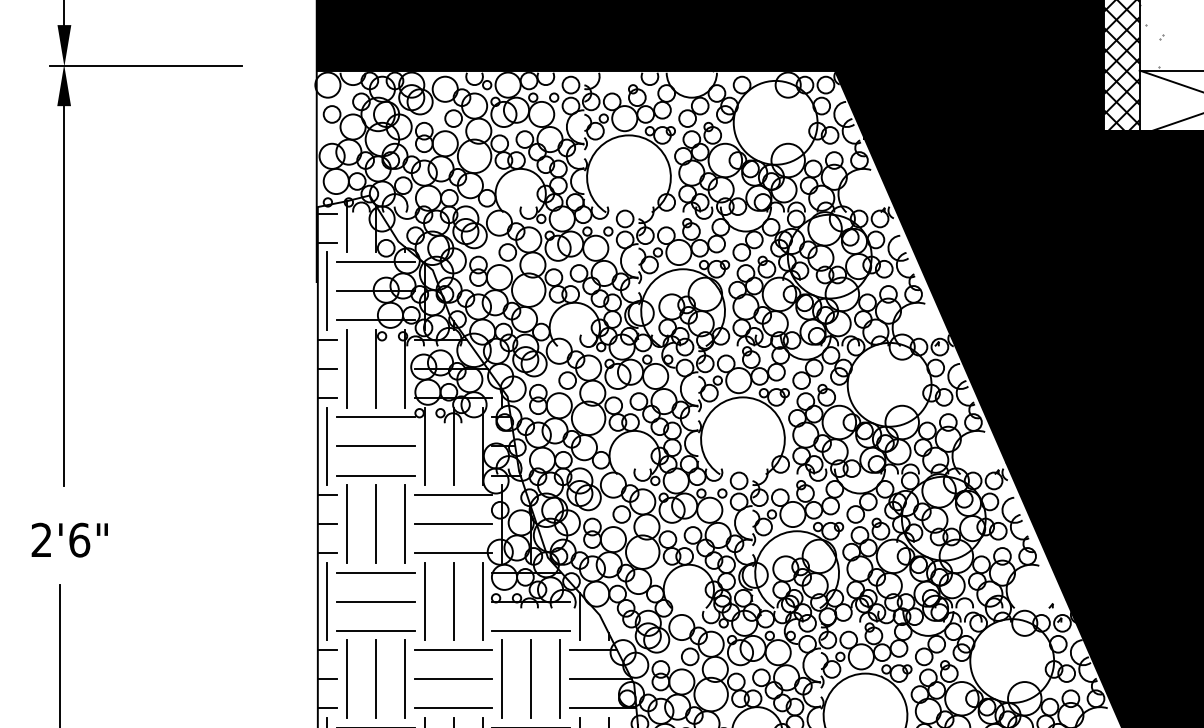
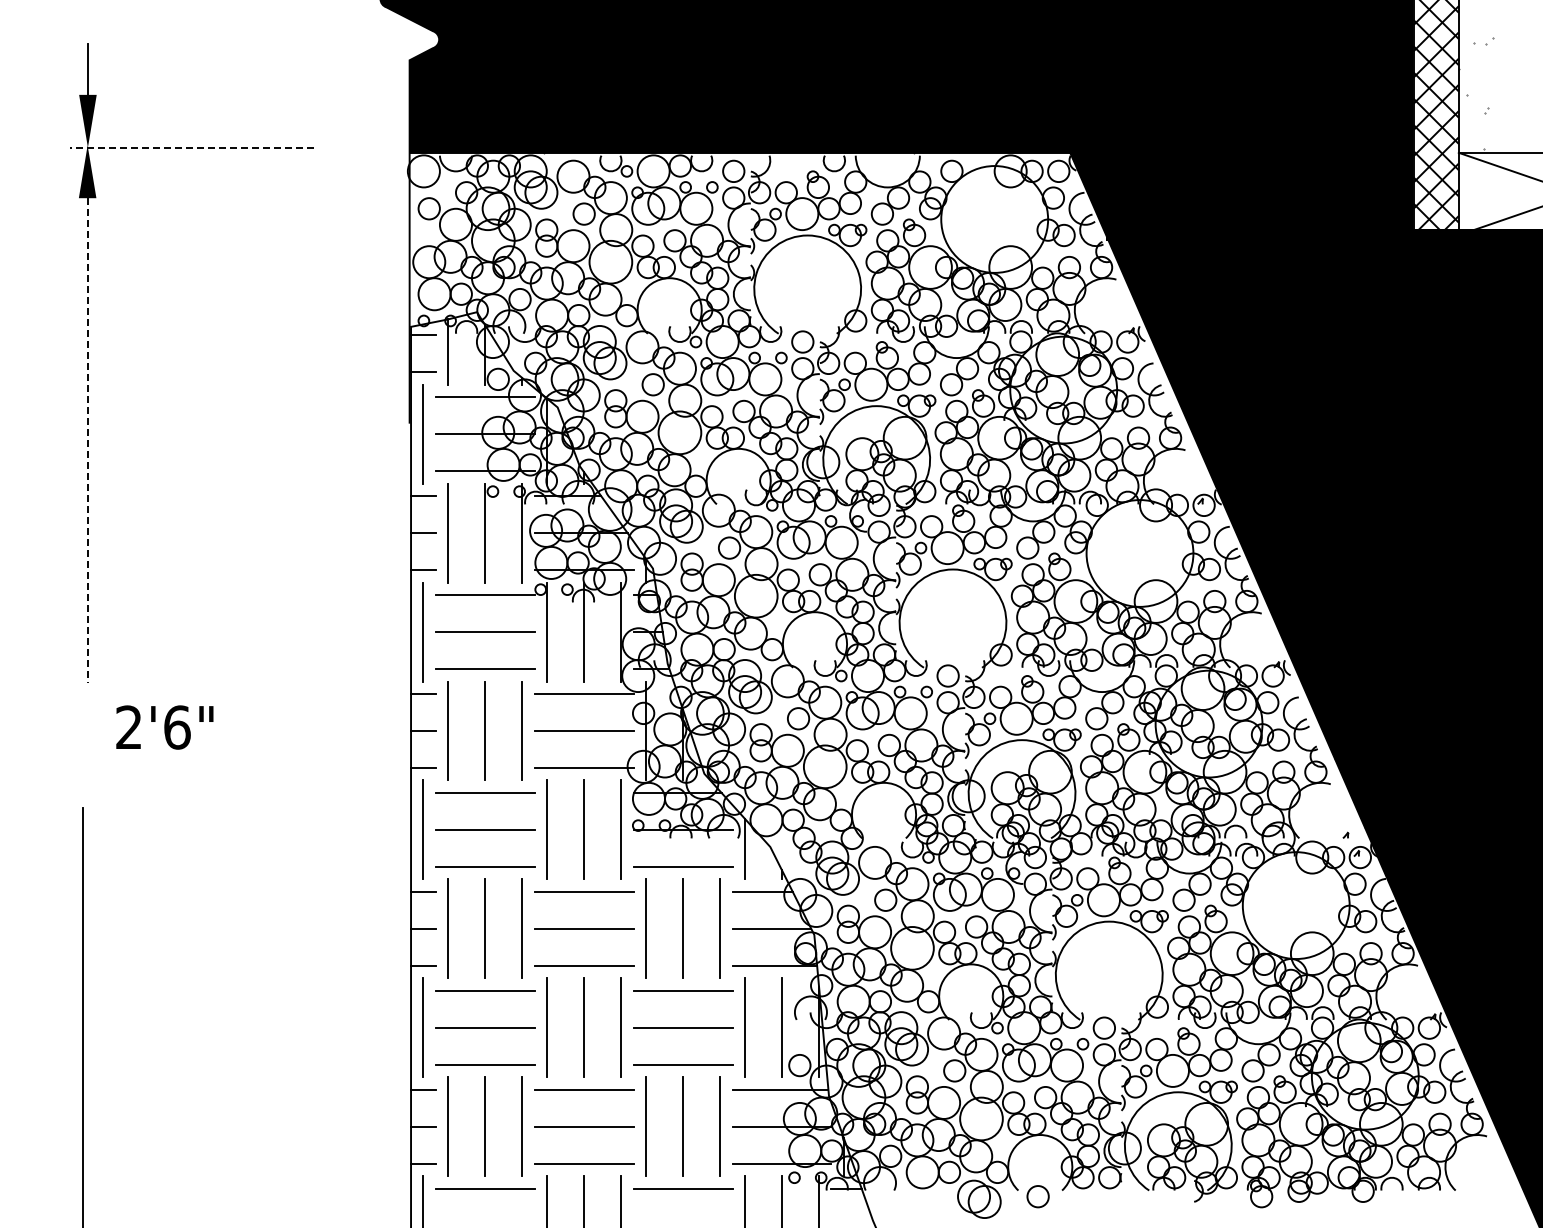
line: (145, 66) -> (191, 147), solid -> dashed
line: (64, 296) -> (87, 440), solid -> dashed
text: (69, 540) -> (164, 727), moved

